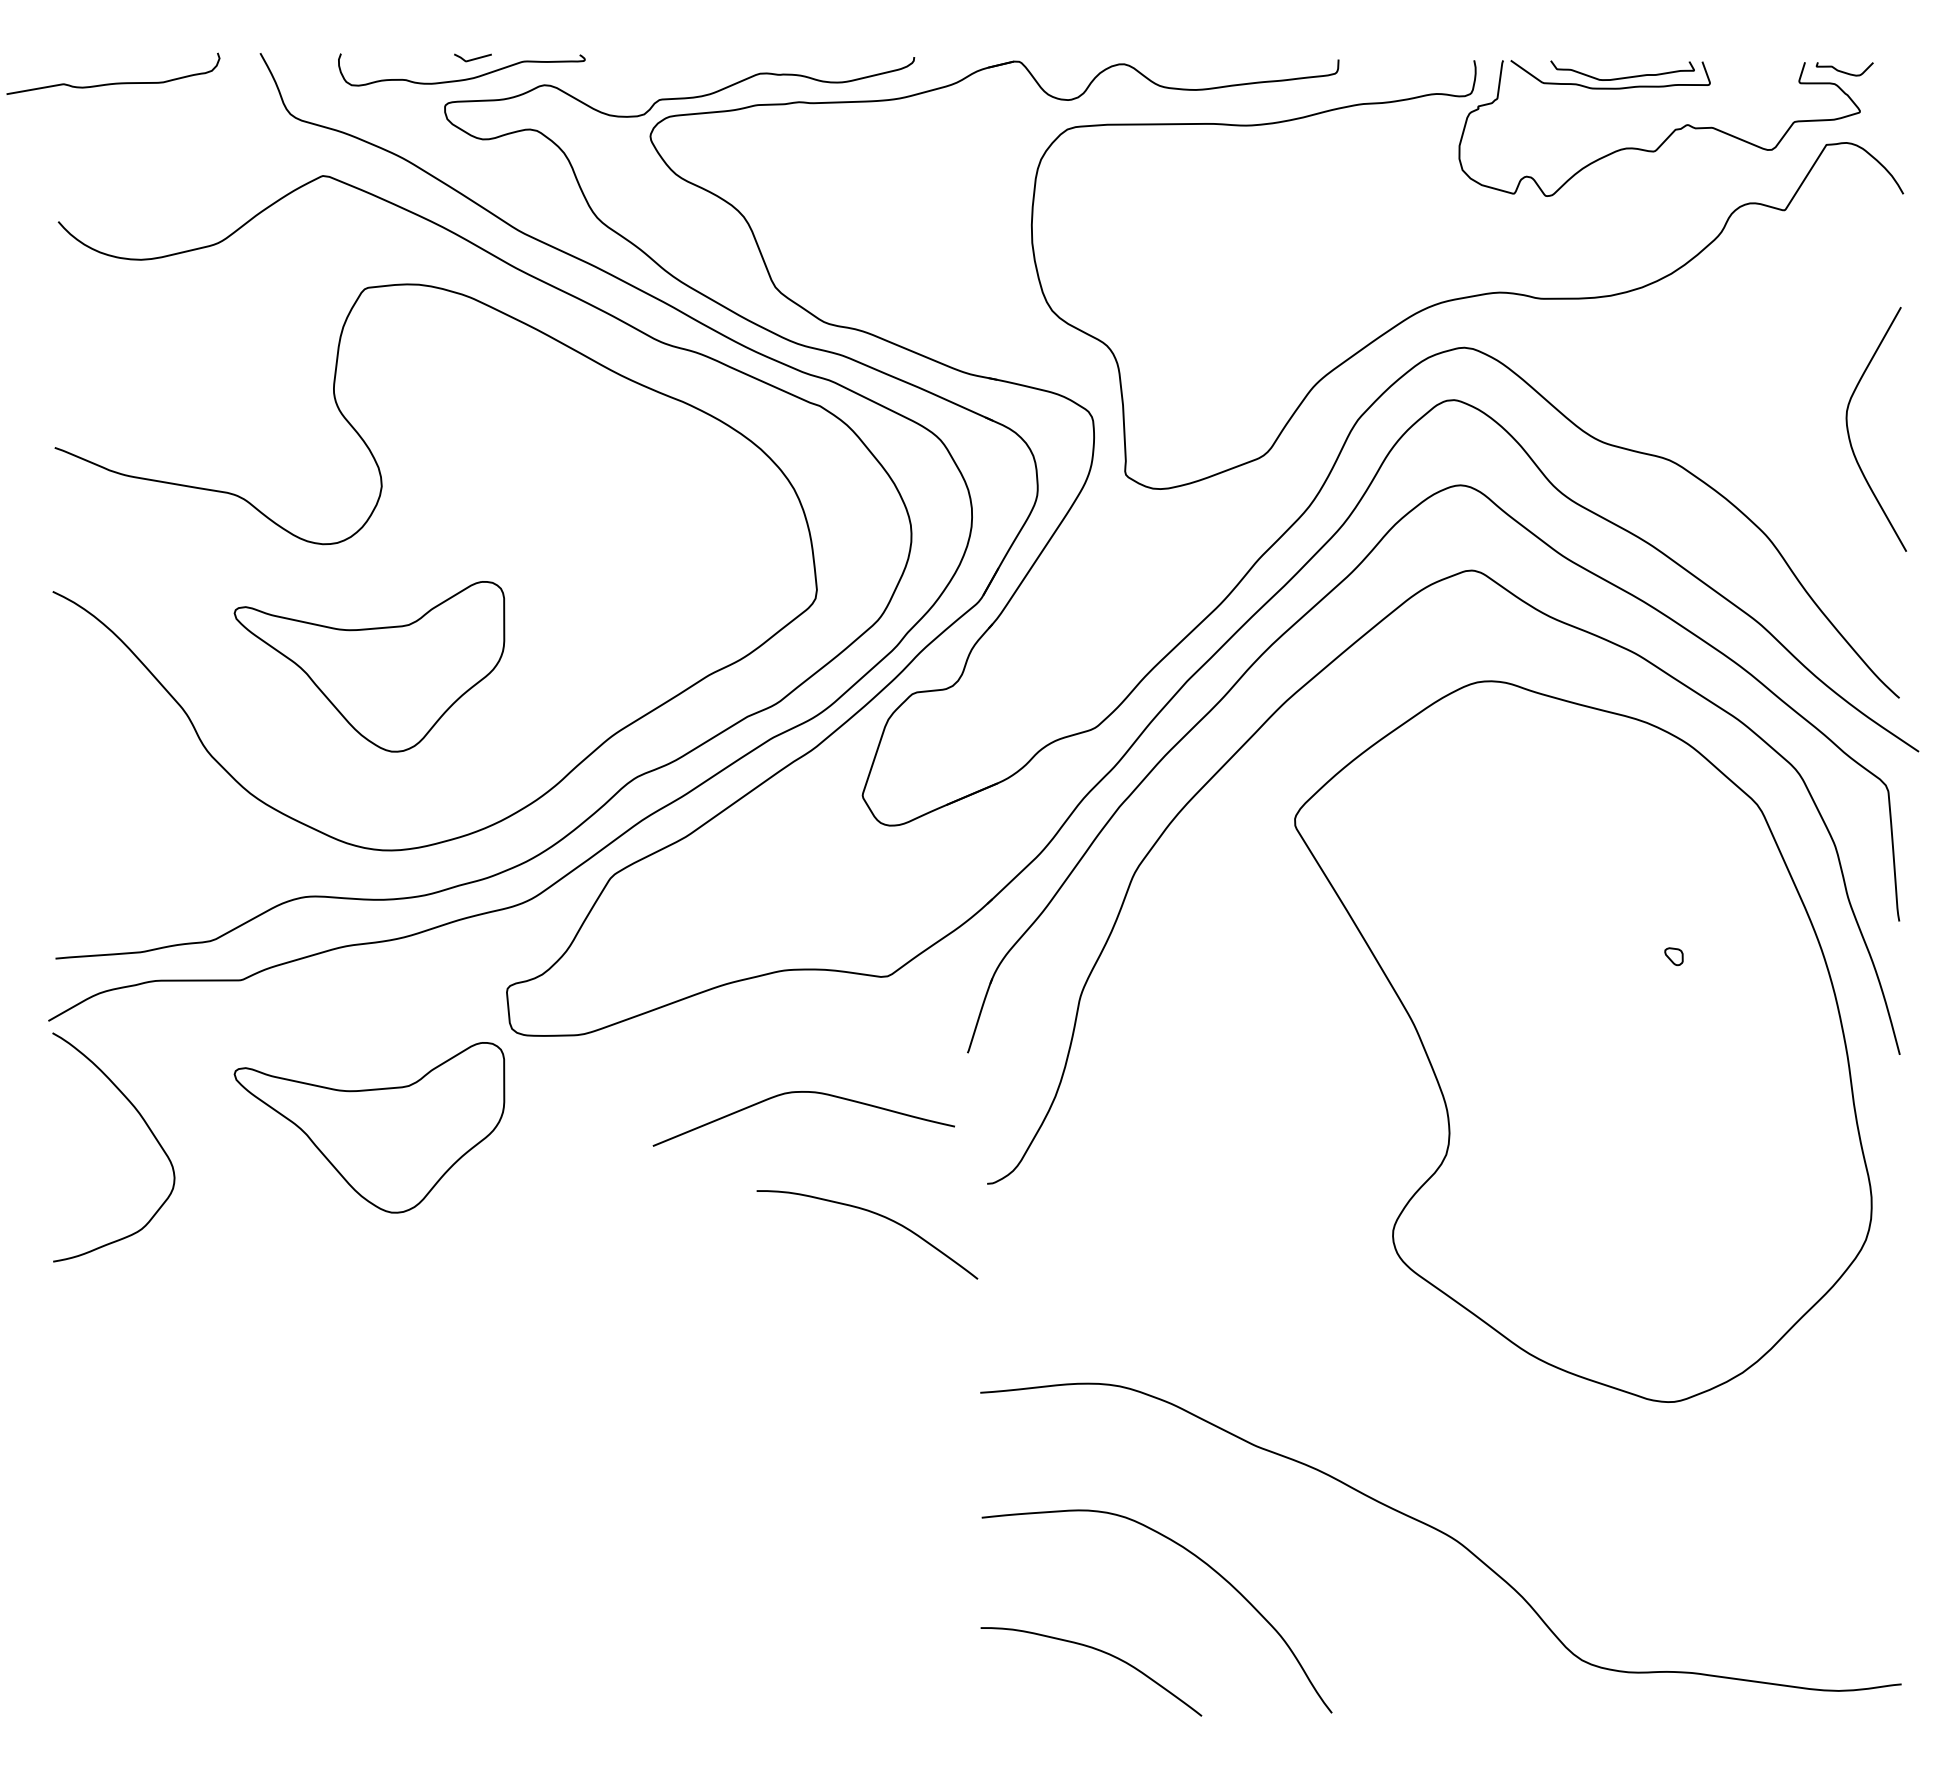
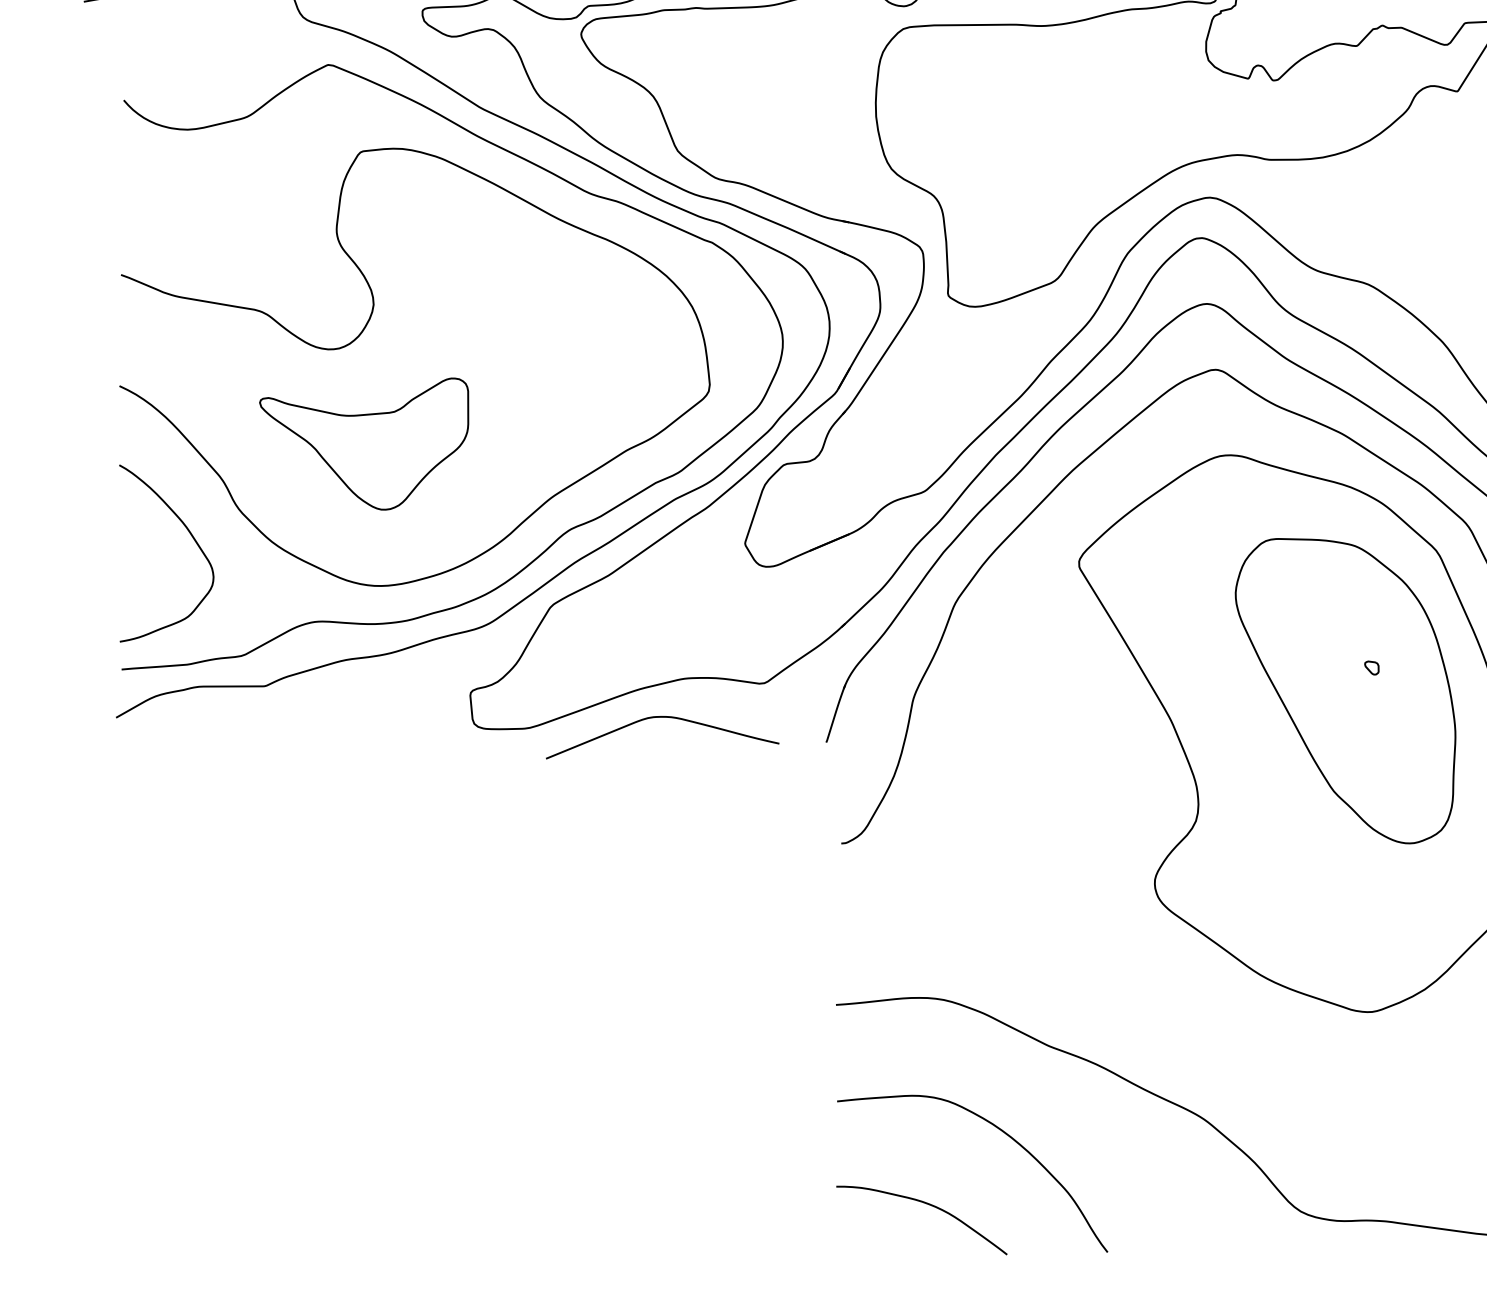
part: (1639, 986) -> (1345, 691), added
curve: (803, 1092) -> (662, 717), moved
curve: (145, 1124) -> (191, 535), moved
part: (369, 1127) -> (364, 799), removed
curve: (877, 1215) -> (756, 867), removed

